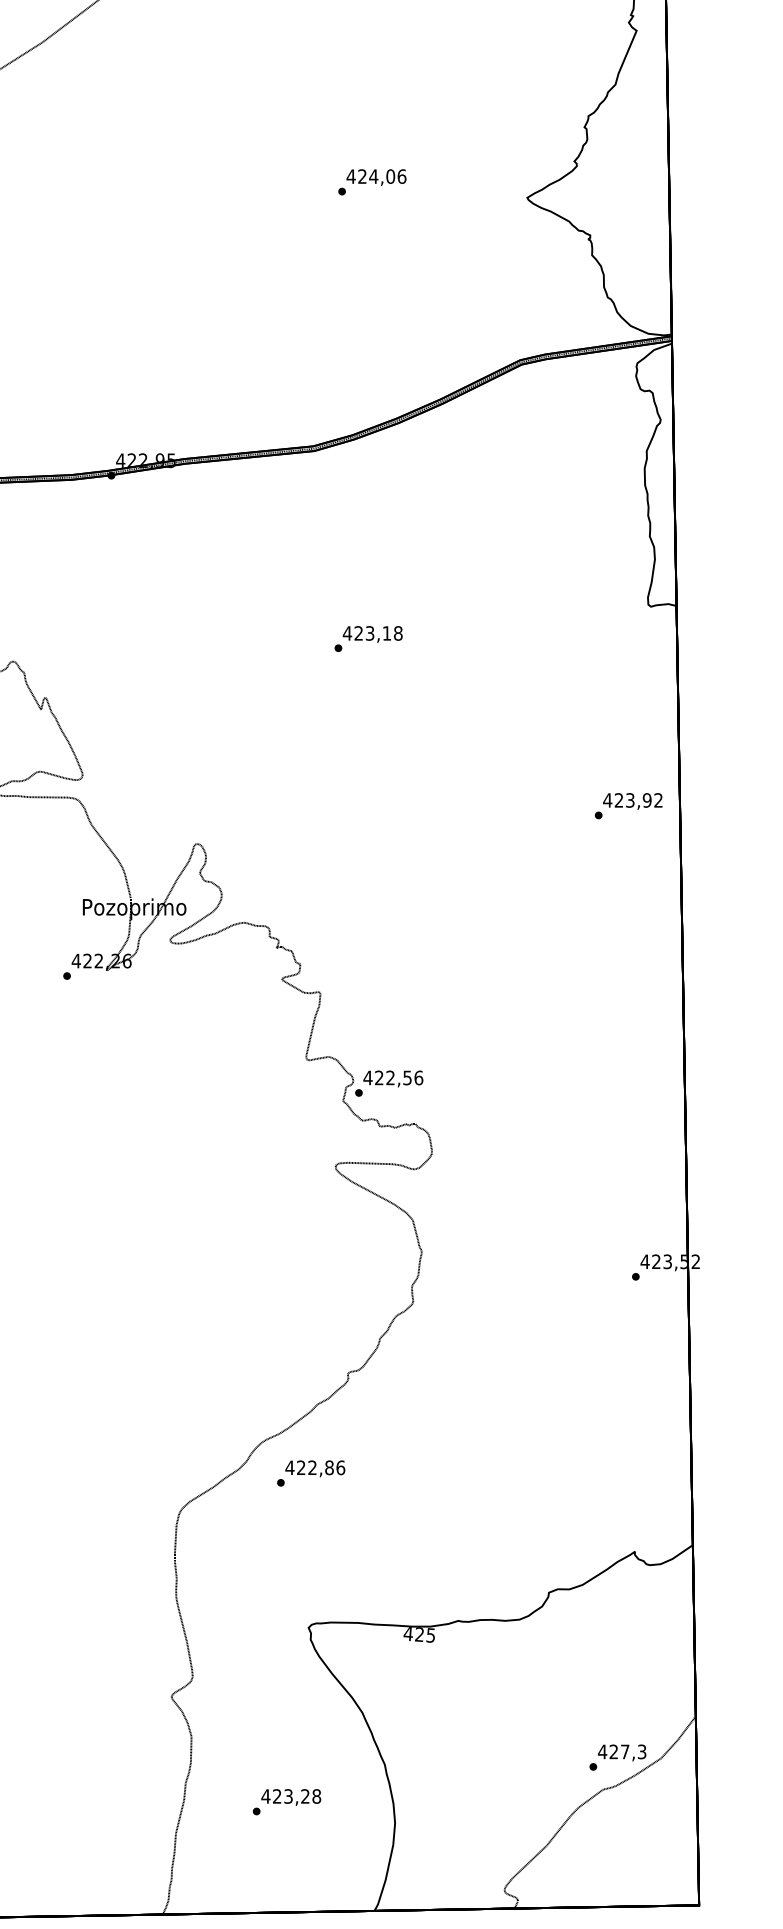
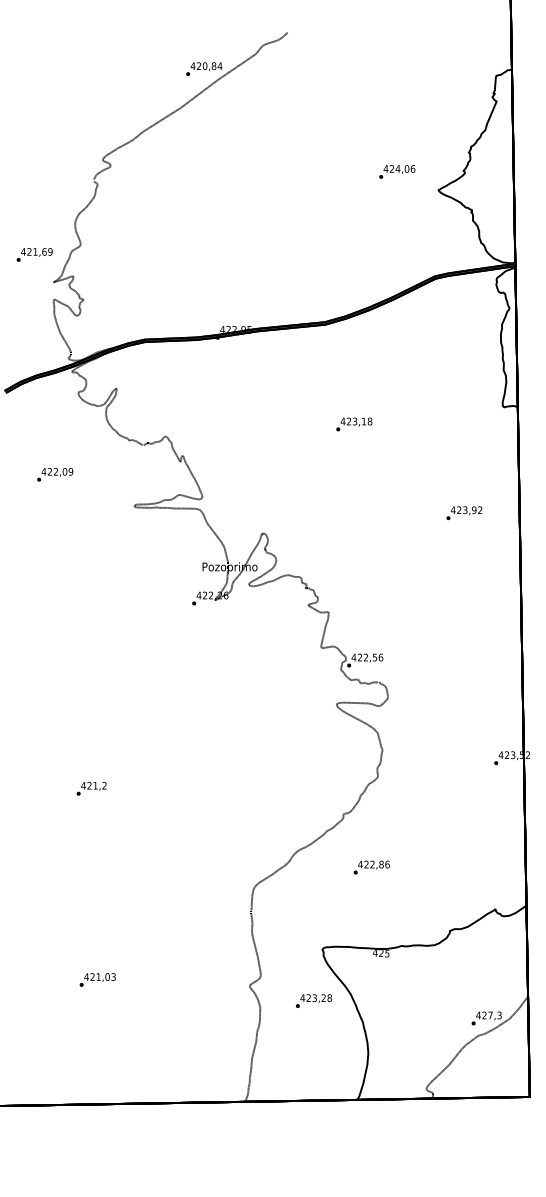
text: (372, 181) -> (397, 171), moved
text: (628, 806) -> (464, 513), moved
text: (310, 1473) -> (371, 867), moved
text: (286, 1800) -> (313, 1000), moved

